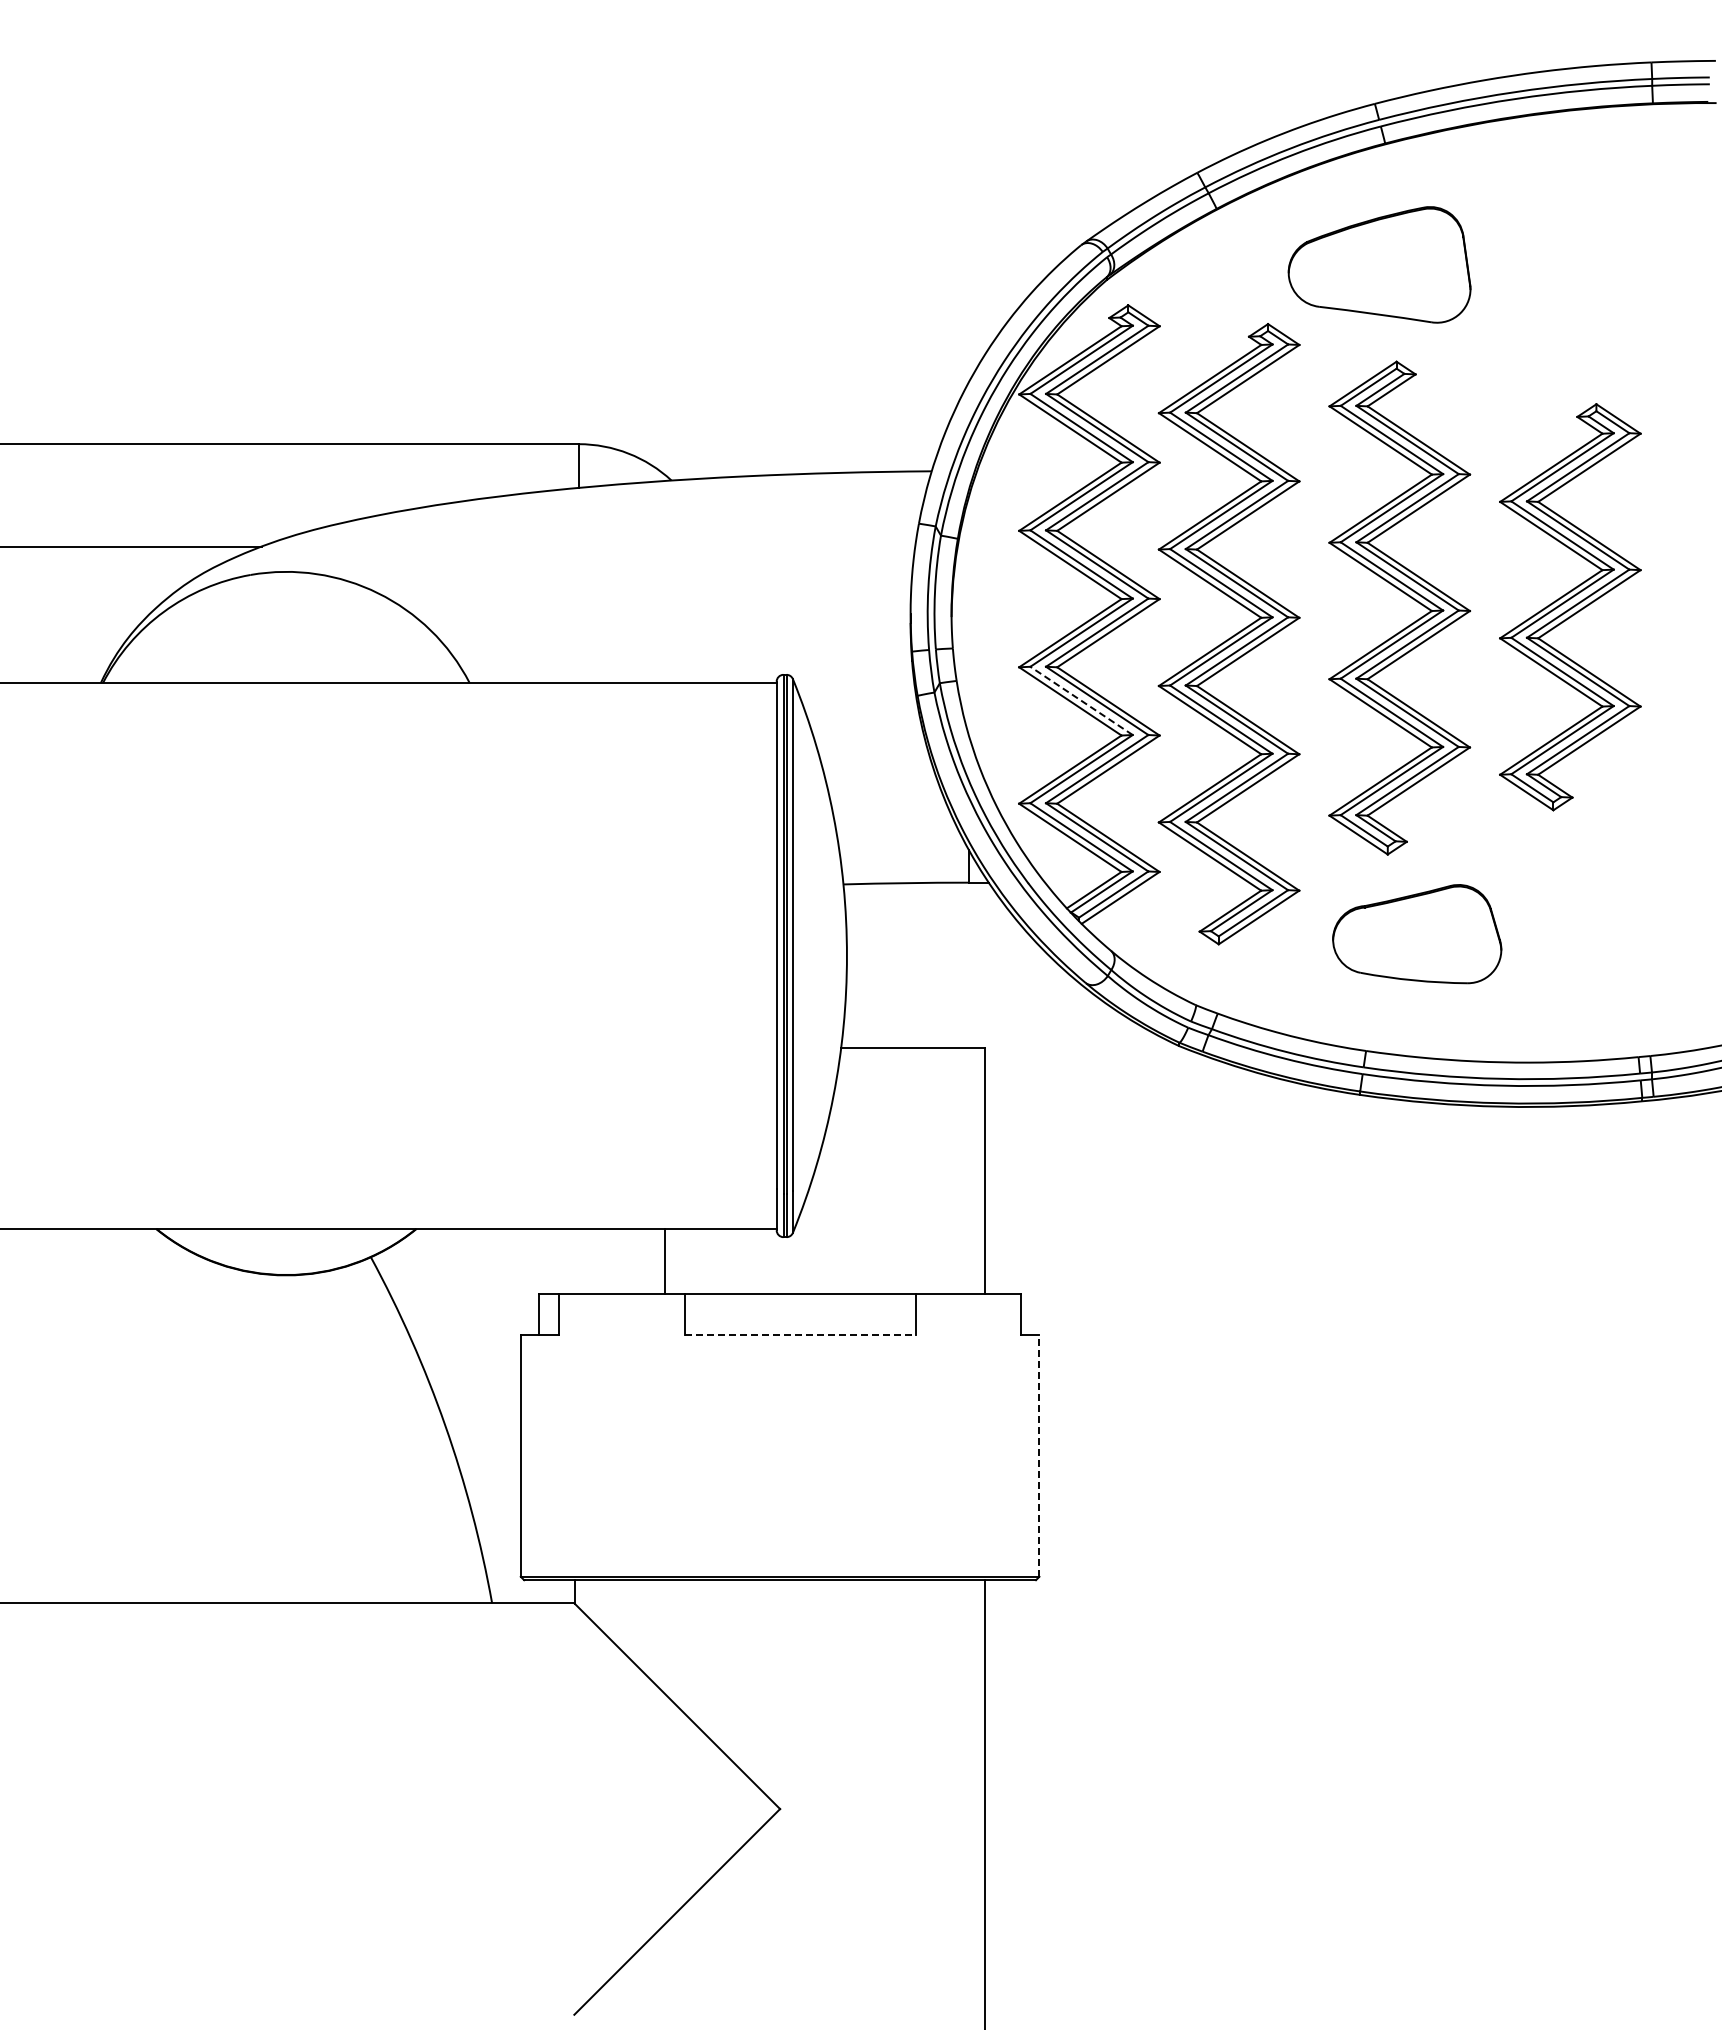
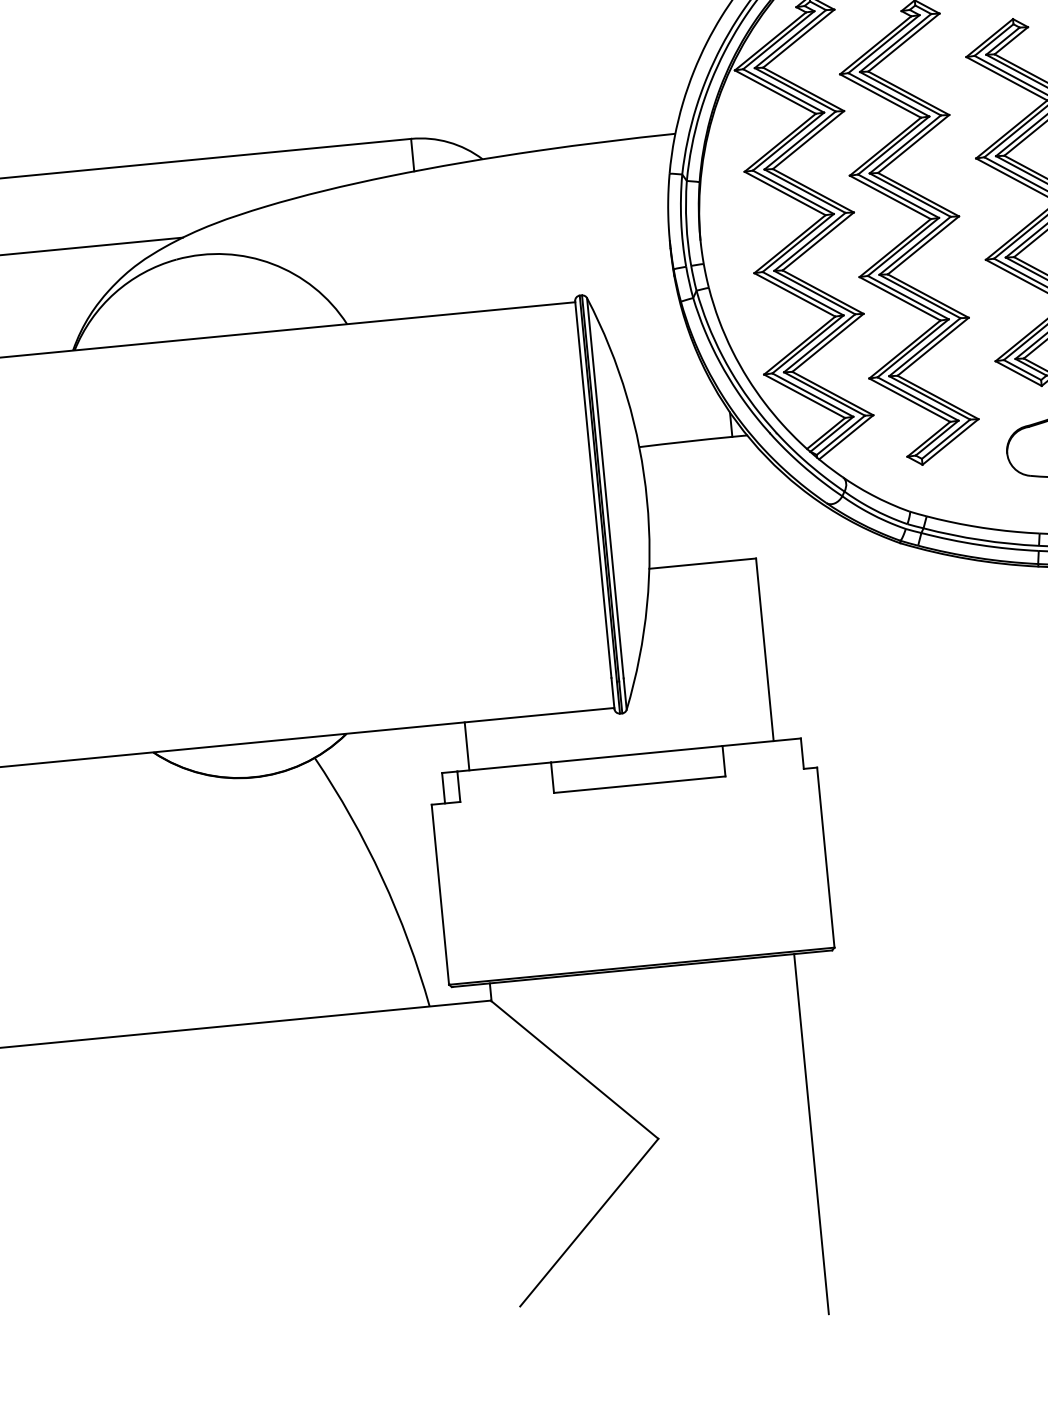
line: (1081, 700) -> (803, 293), dashed -> solid
line: (665, 1260) -> (467, 745), moved
line: (801, 1334) -> (640, 784), dashed -> solid
line: (1039, 1455) -> (825, 857), dashed -> solid

